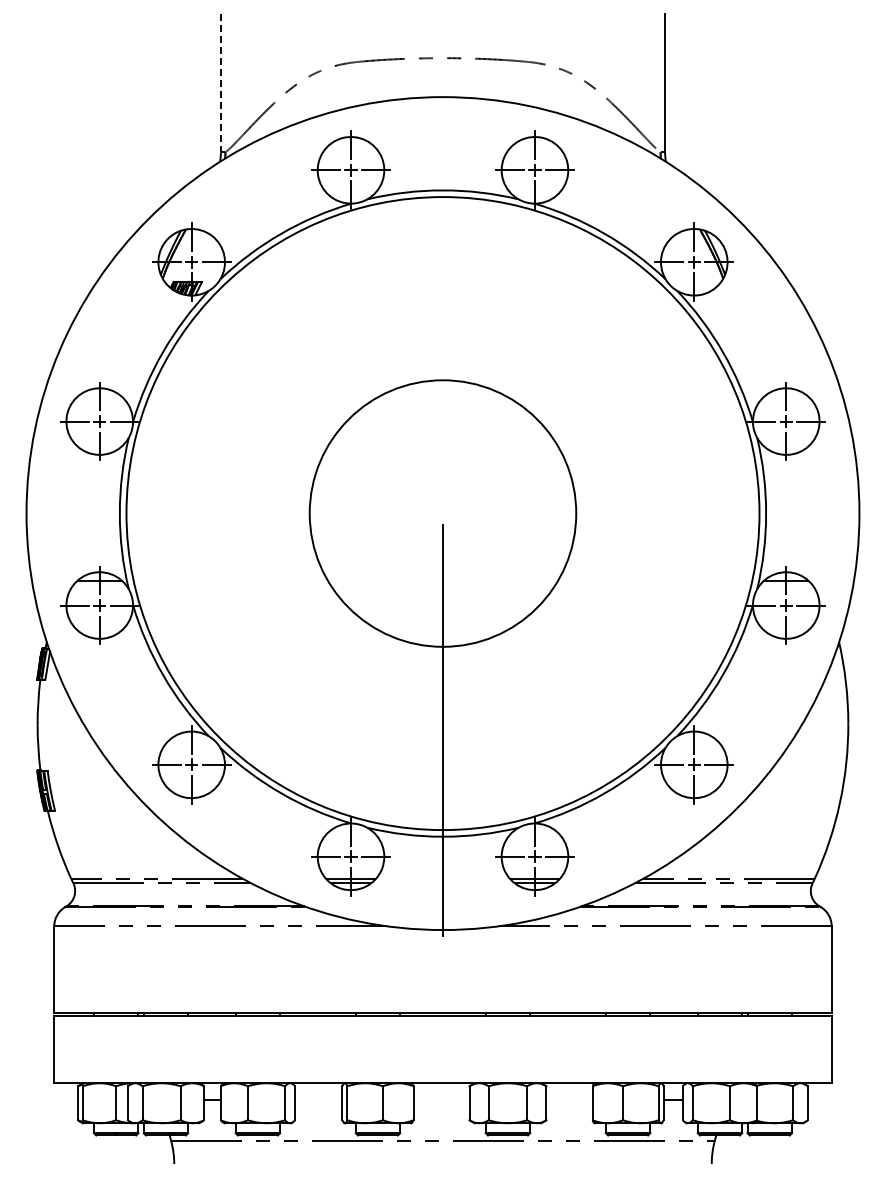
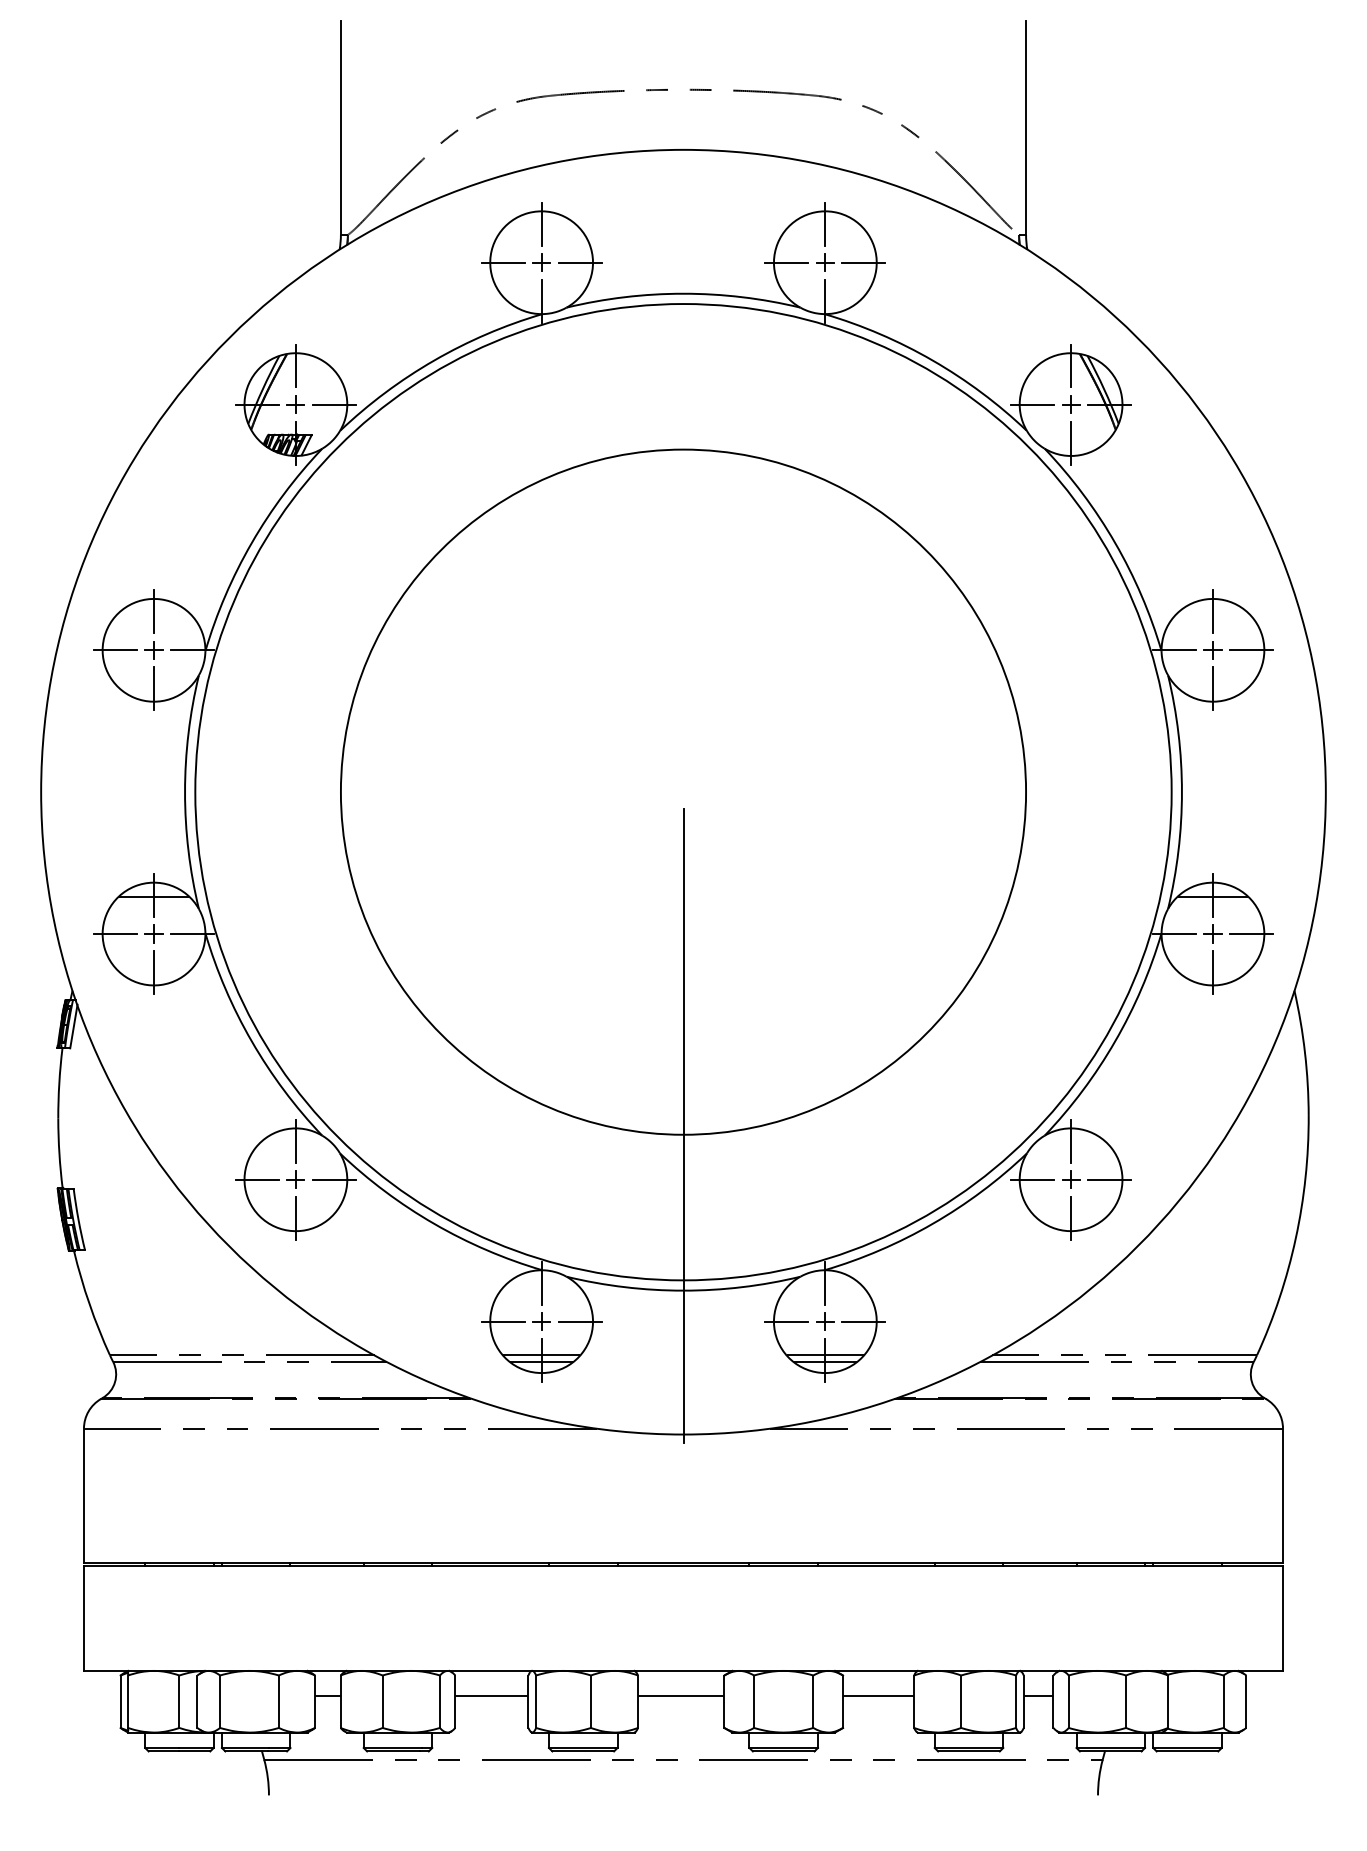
line: (220, 83) -> (340, 128), dashed -> solid
circle: (442, 513) -> (682, 792), size x1.67
line: (318, 1099) -> (491, 1695), added
line: (441, 1099) -> (681, 1695), added
line: (569, 1099) -> (878, 1695), added

